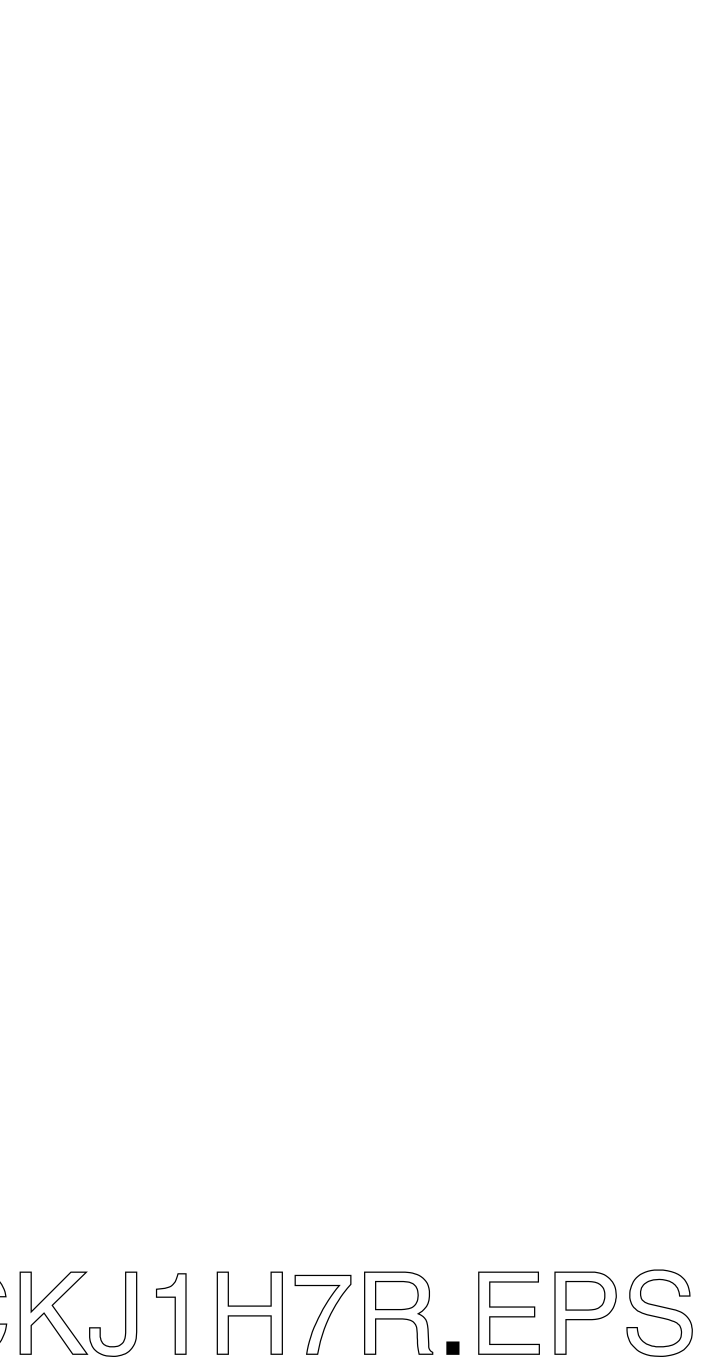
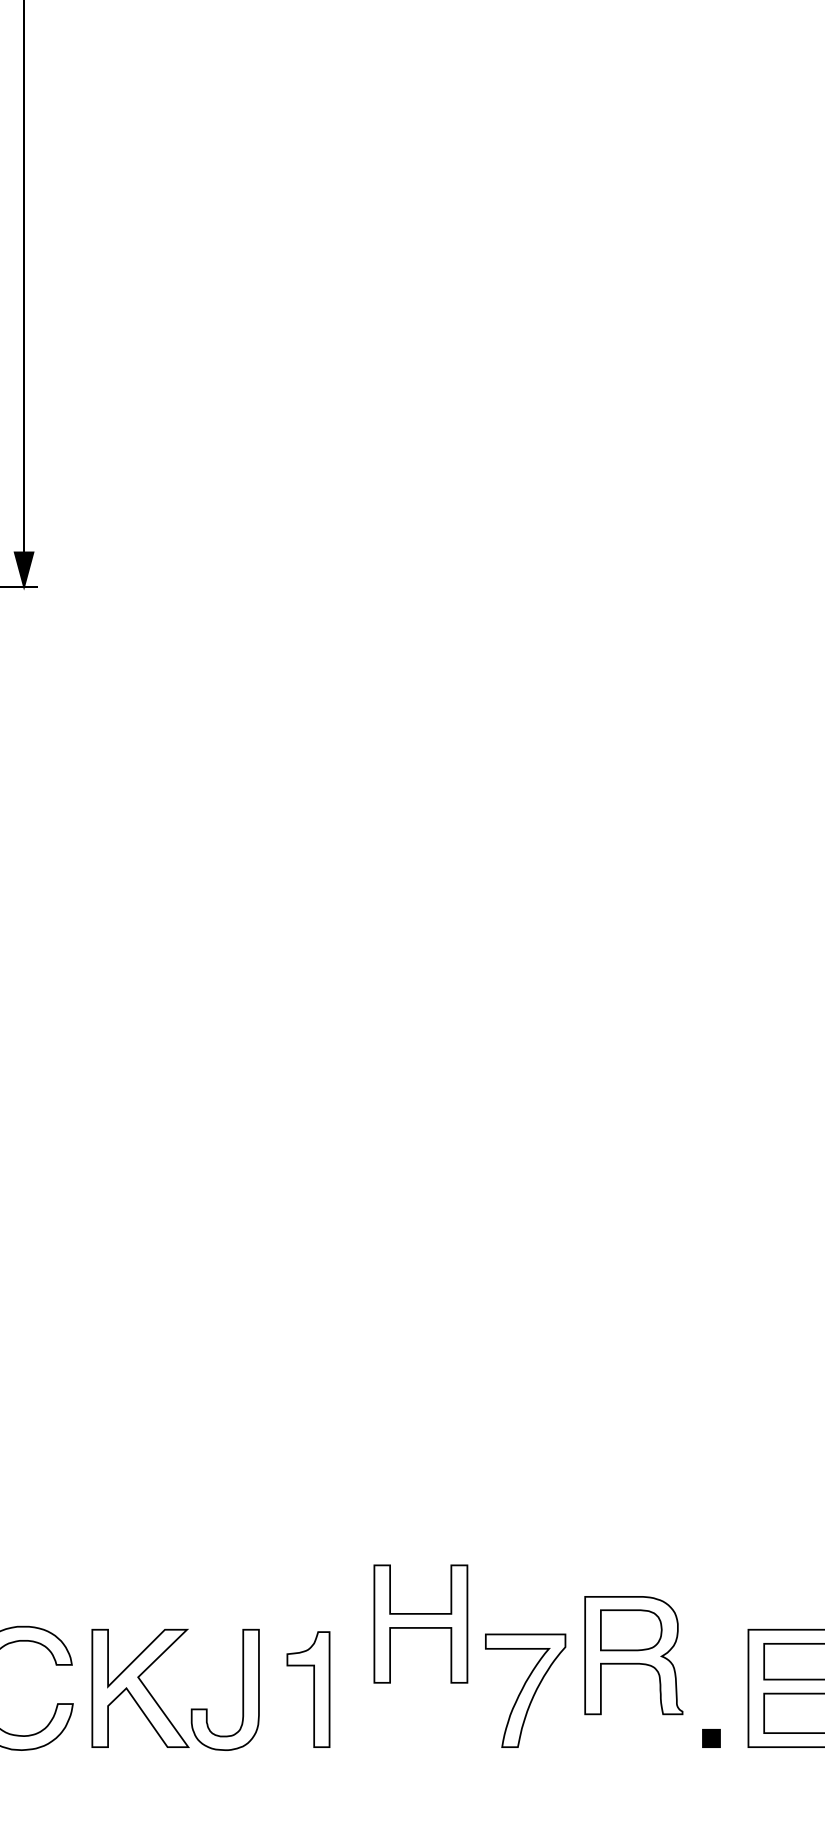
part: (249, 1312) -> (420, 1623), moved
part: (398, 1312) -> (633, 1654), moved

